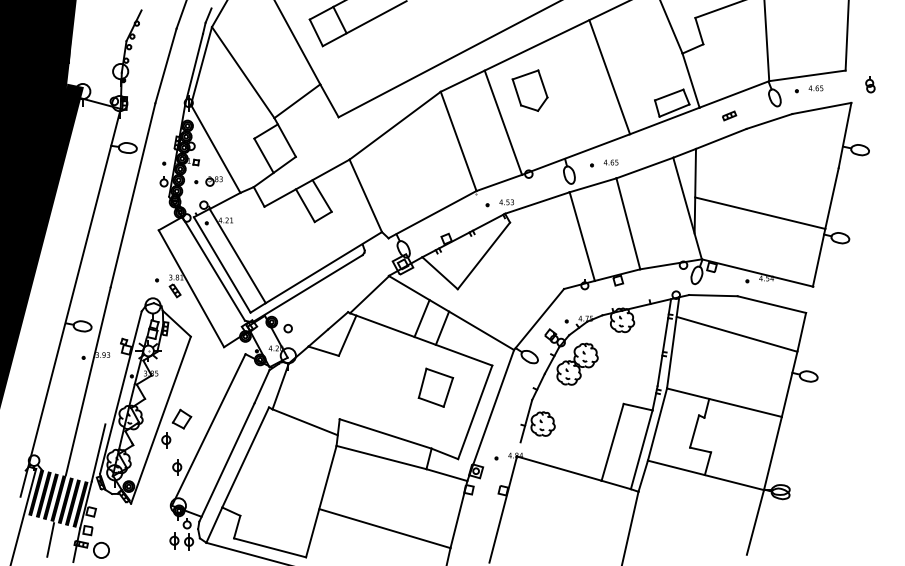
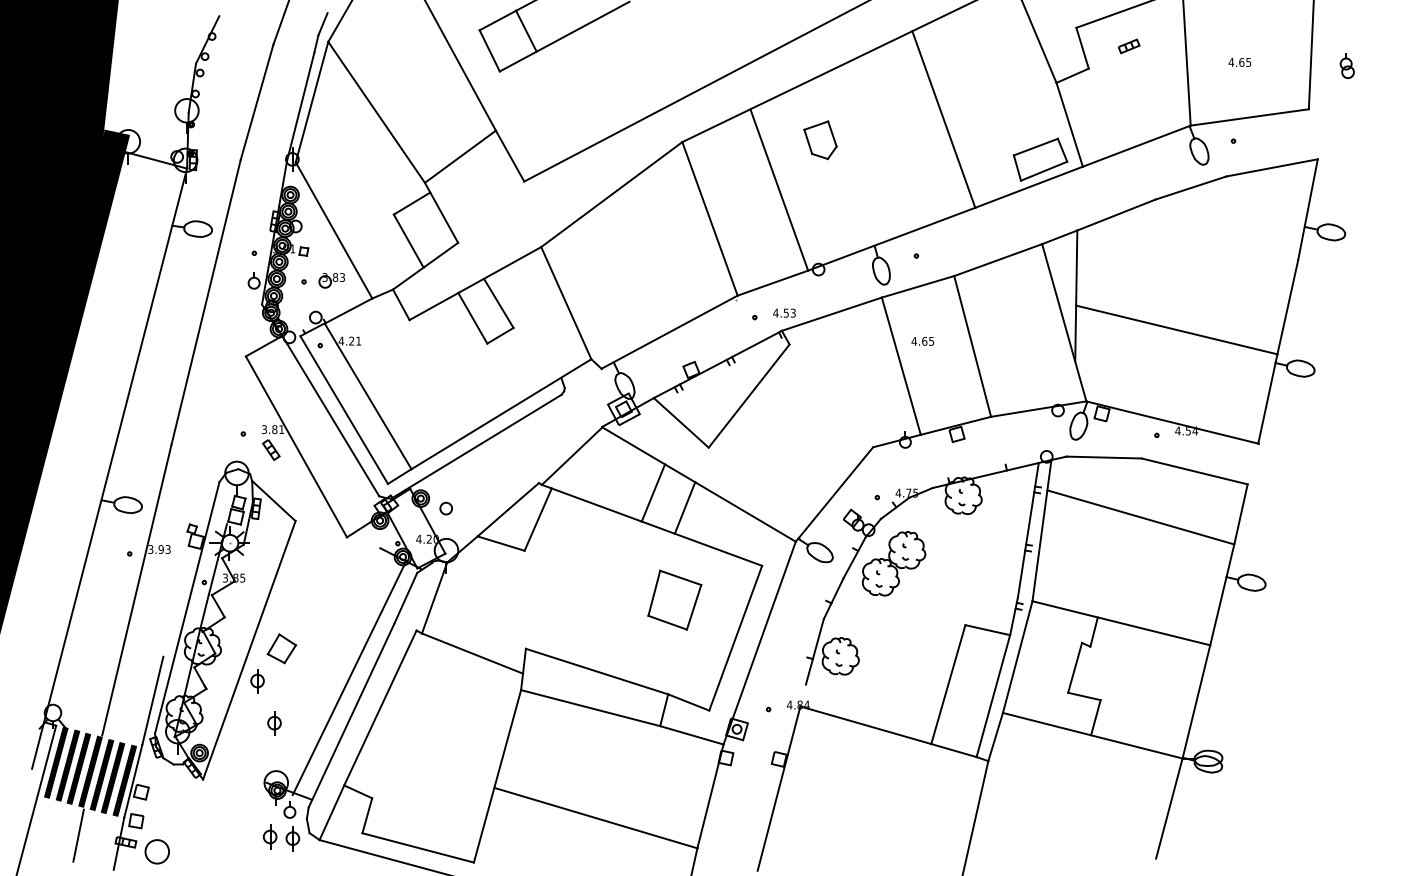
part: (870, 84) -> (1347, 65), moved
text: (815, 88) -> (1239, 62), moved
part: (529, 90) -> (819, 140), size x0.6
part: (729, 115) -> (1129, 45), moved
text: (610, 162) -> (921, 341), moved
line: (208, 429) -> (349, 677), moved

